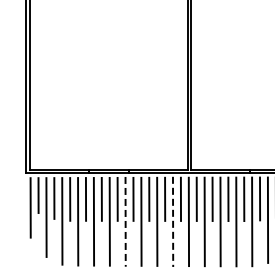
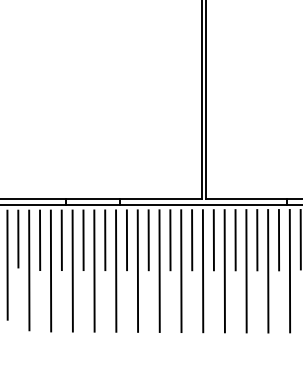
line: (125, 221) -> (116, 270), dashed -> solid
line: (173, 222) -> (181, 272), dashed -> solid

